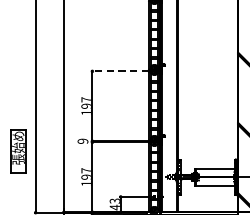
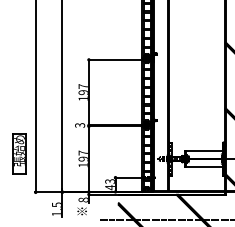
line: (120, 70) -> (115, 59), dashed -> solid
text: (82, 141) -> (79, 125), 9 -> 3
part: (18, 150) -> (19, 153), moved

